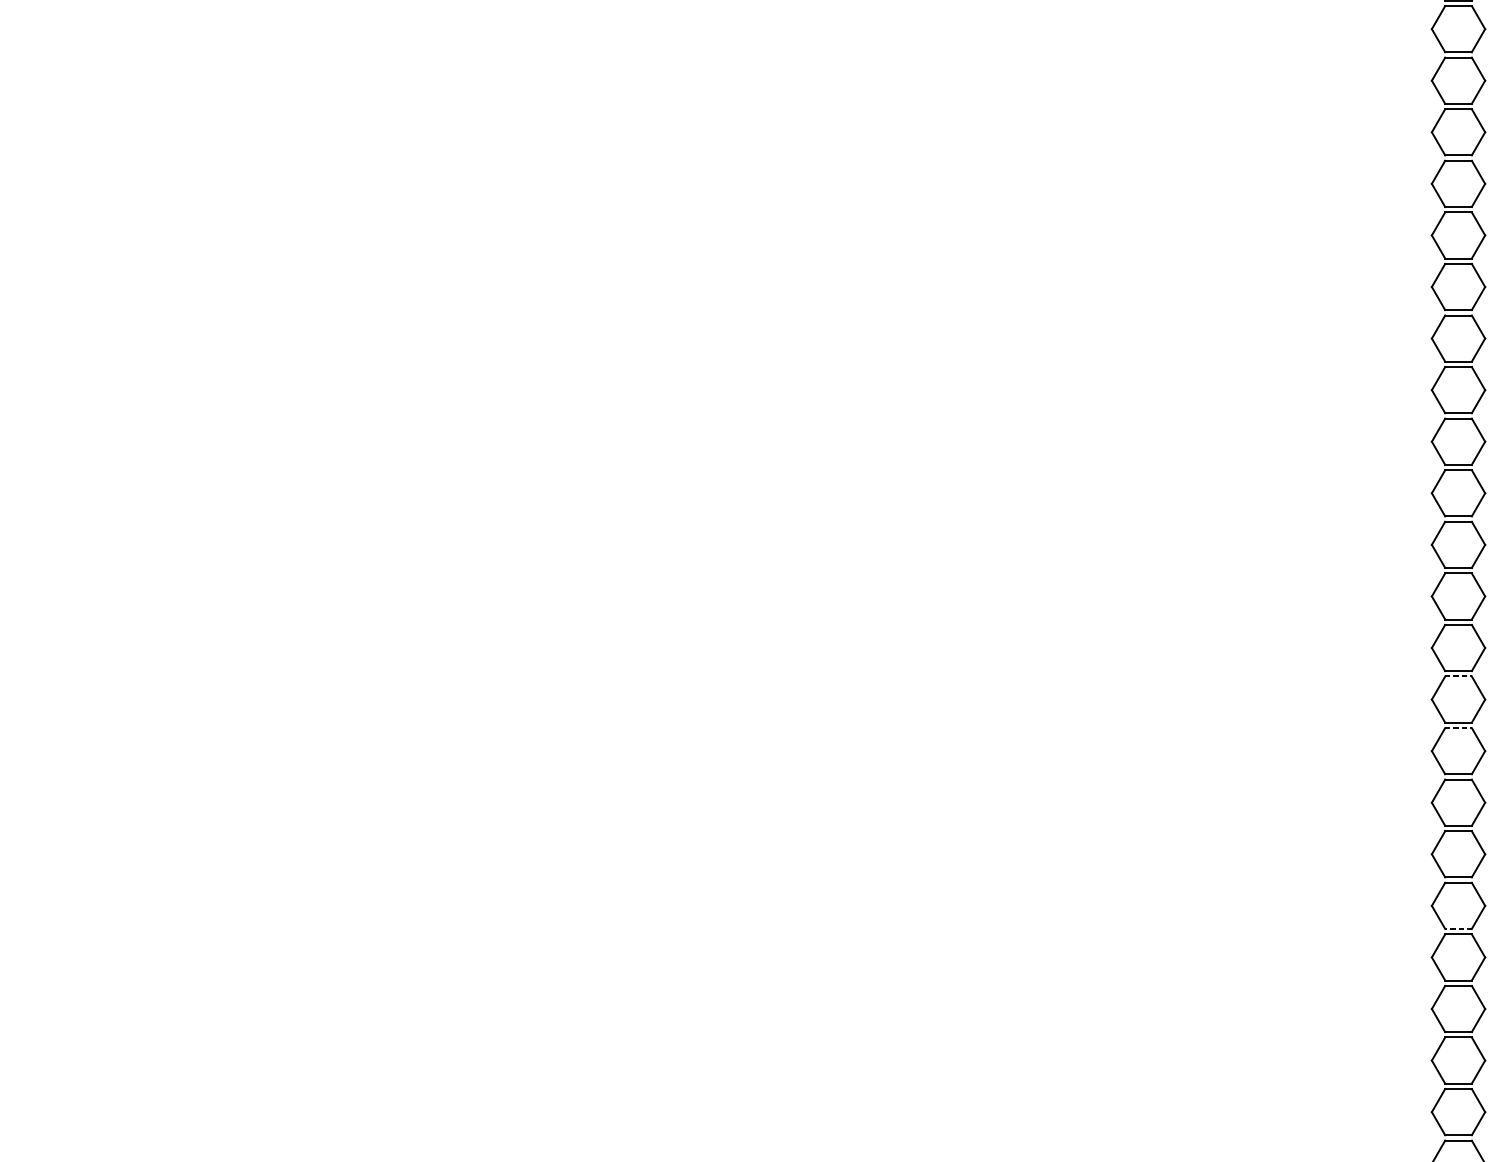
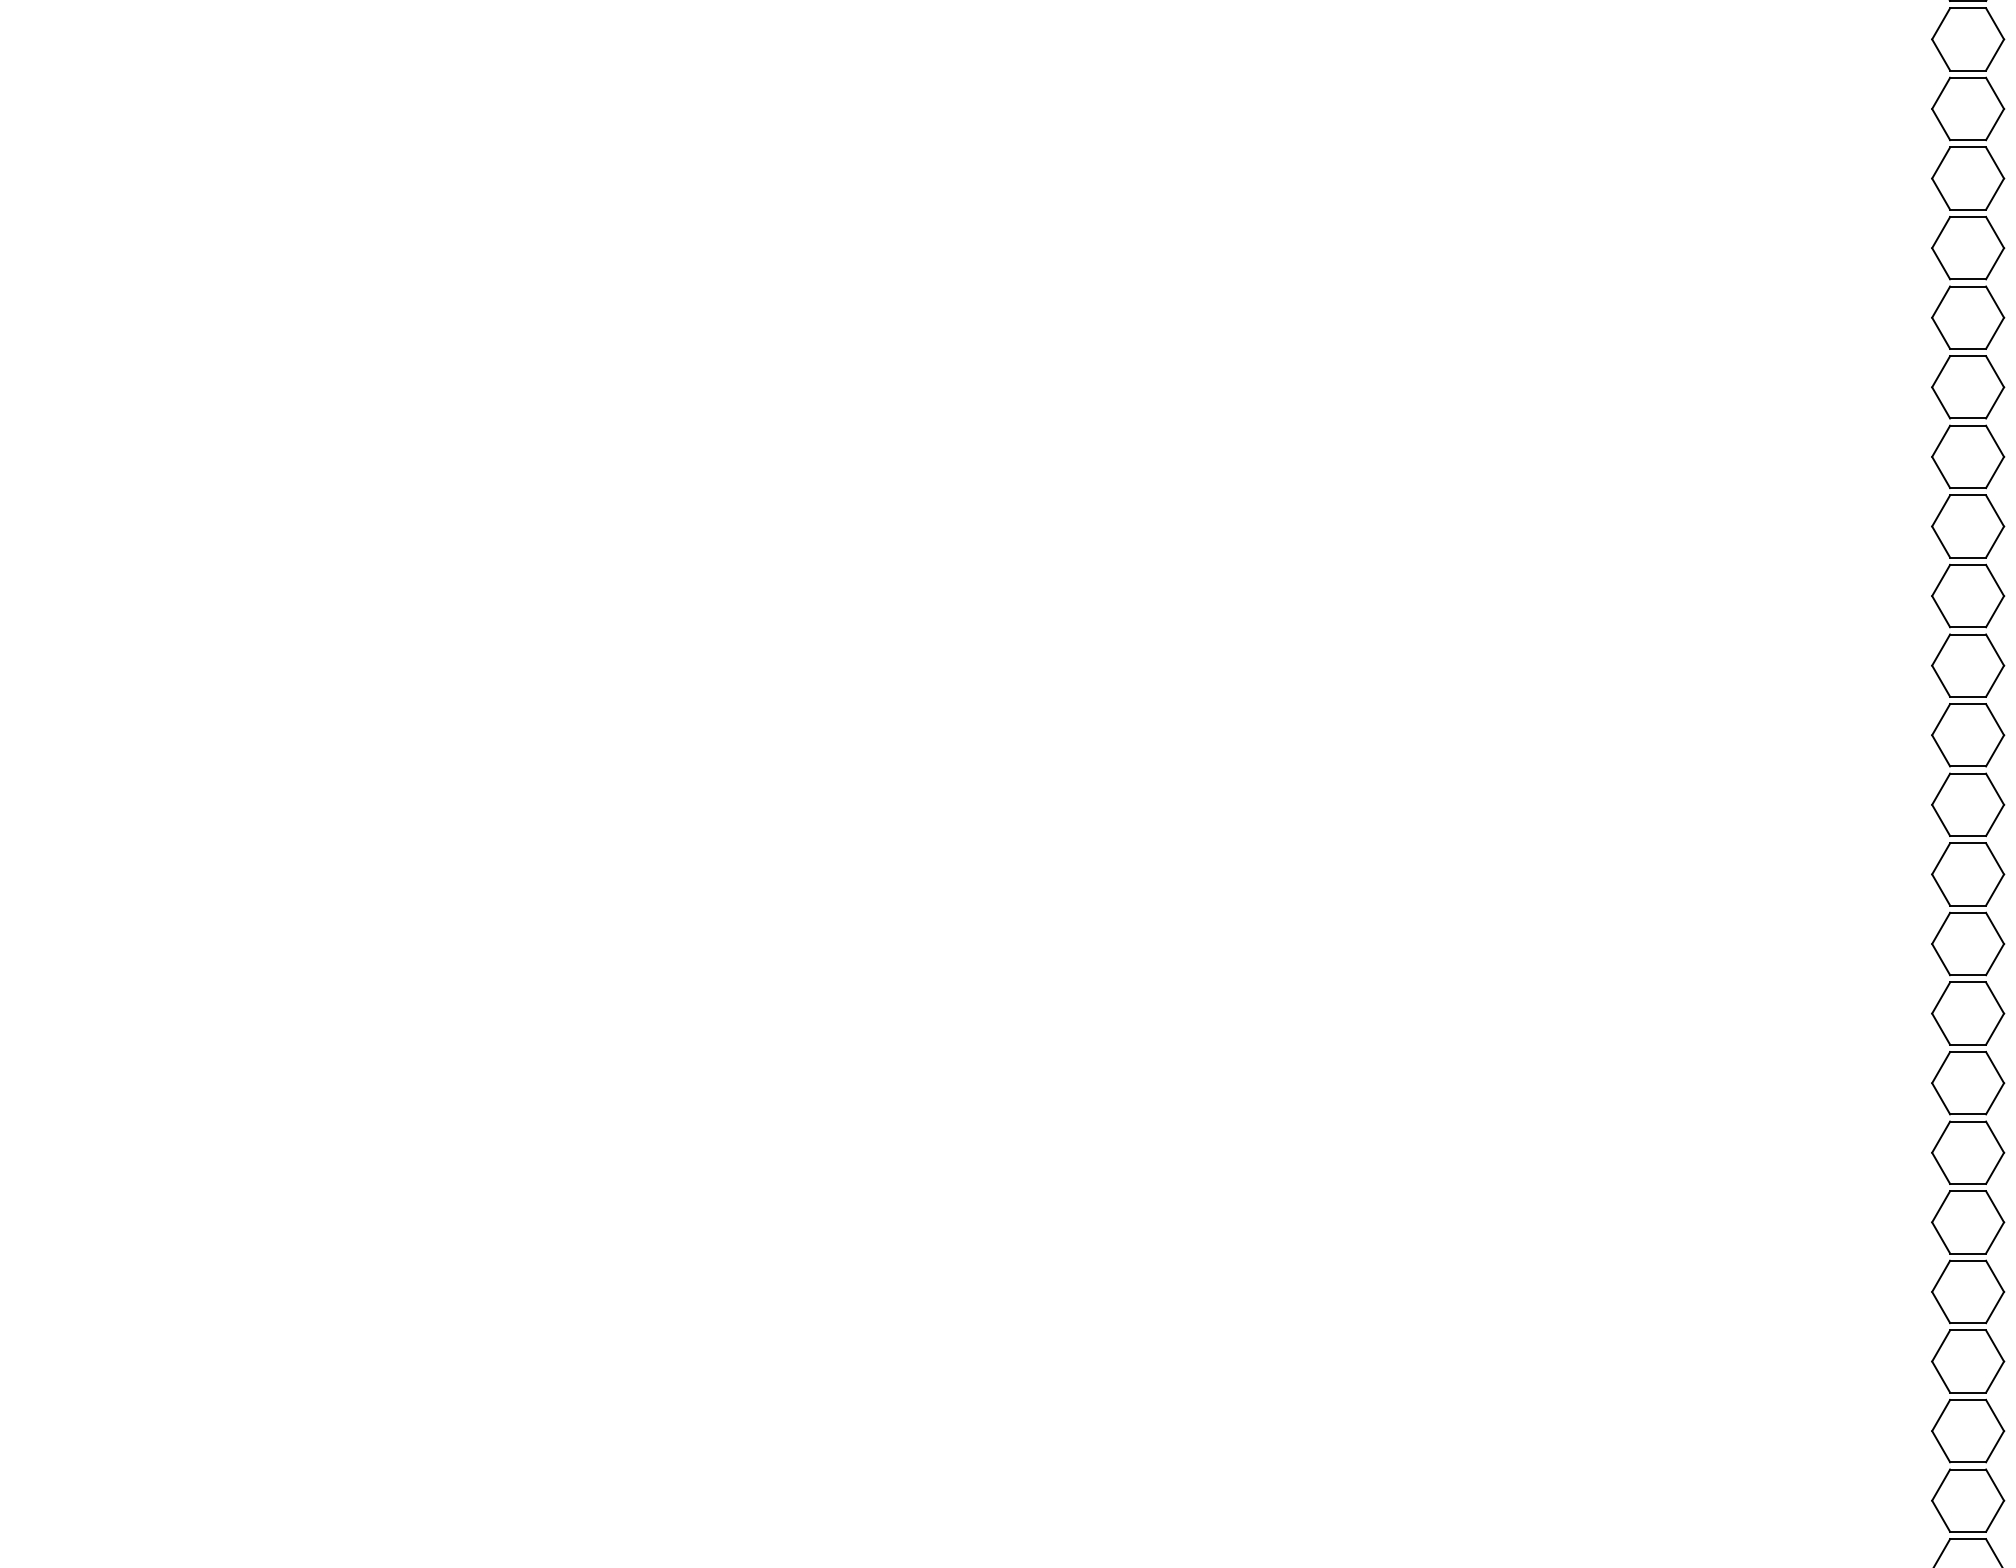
line: (1458, 676) -> (1968, 912), dashed -> solid
line: (1458, 728) -> (1968, 982), dashed -> solid
line: (1458, 928) -> (1968, 1253), dashed -> solid

